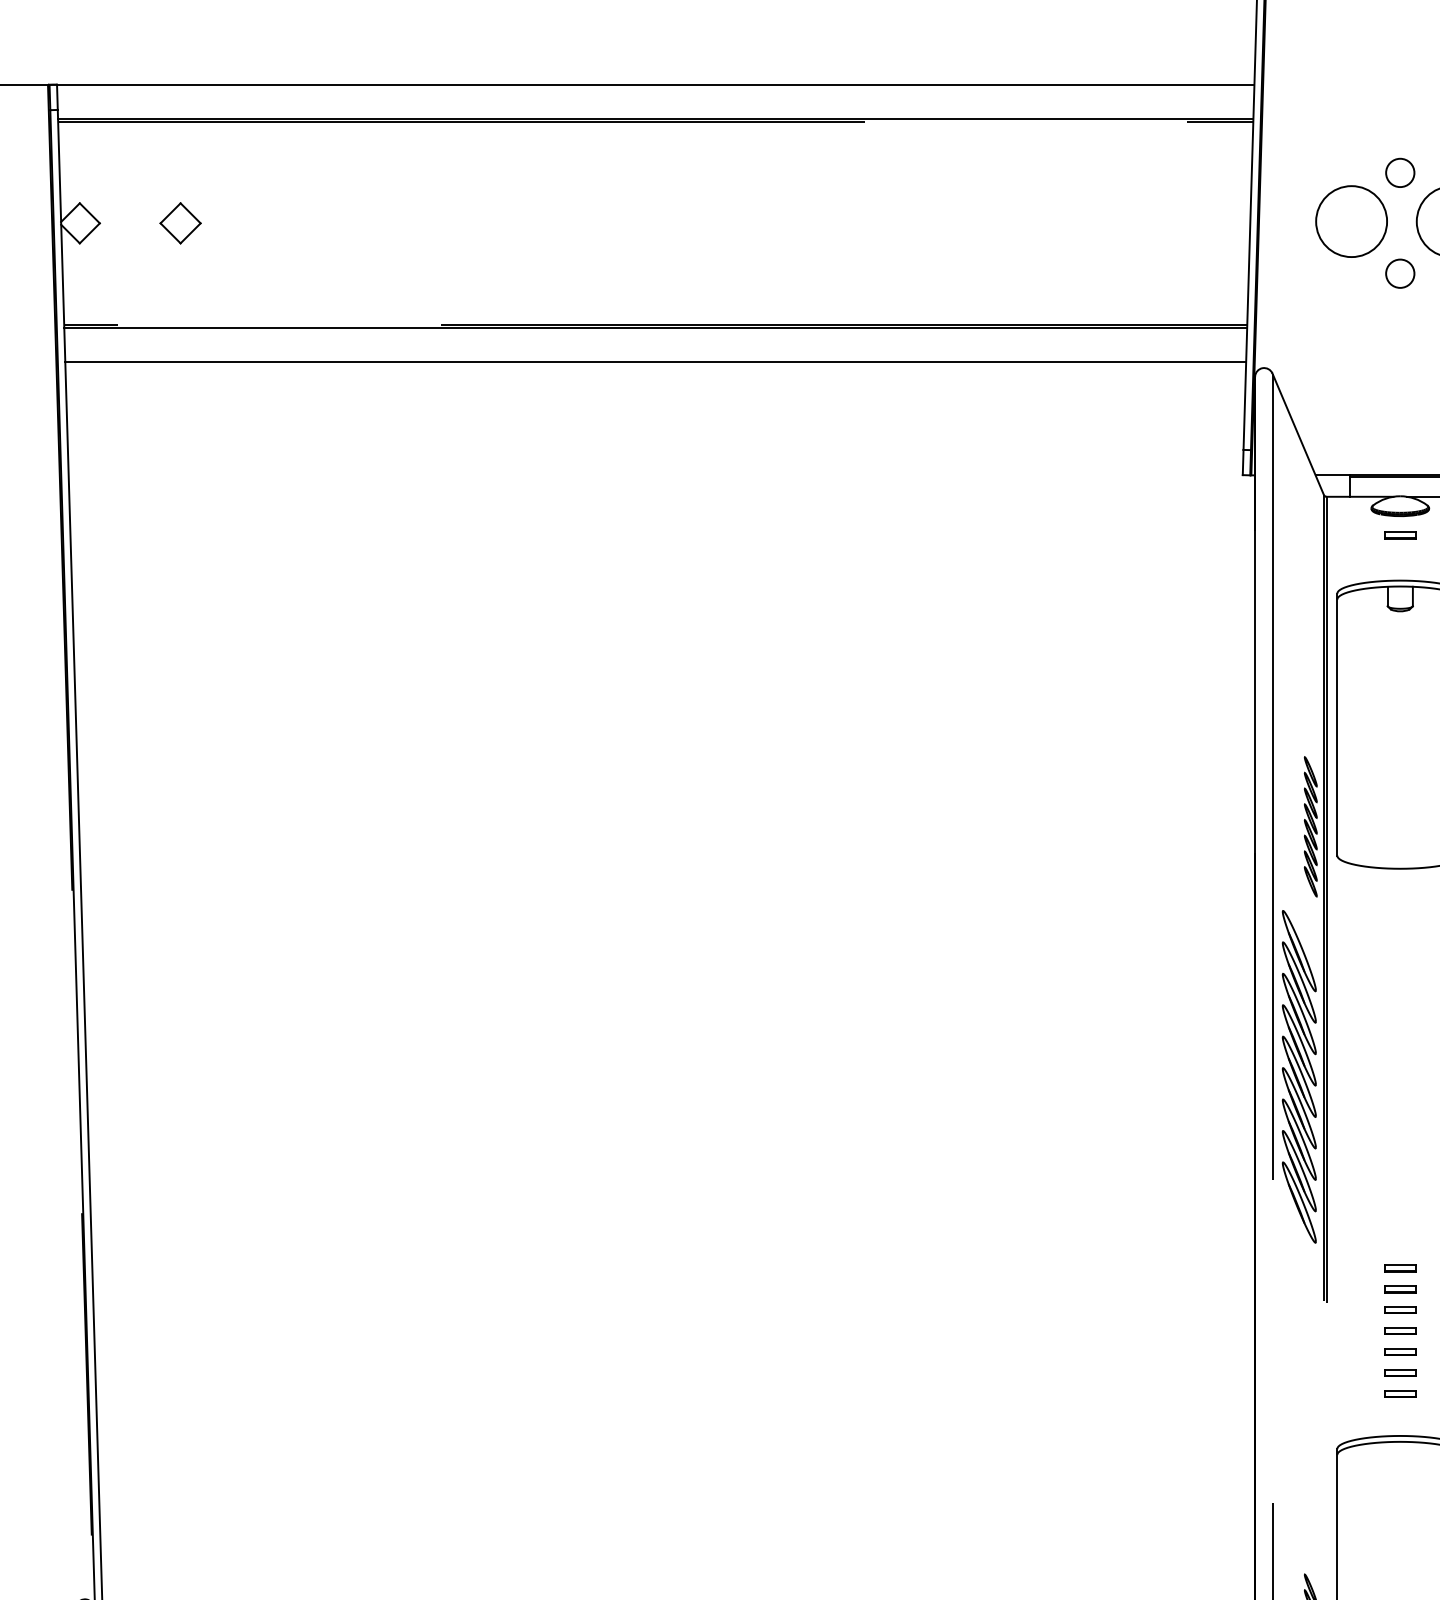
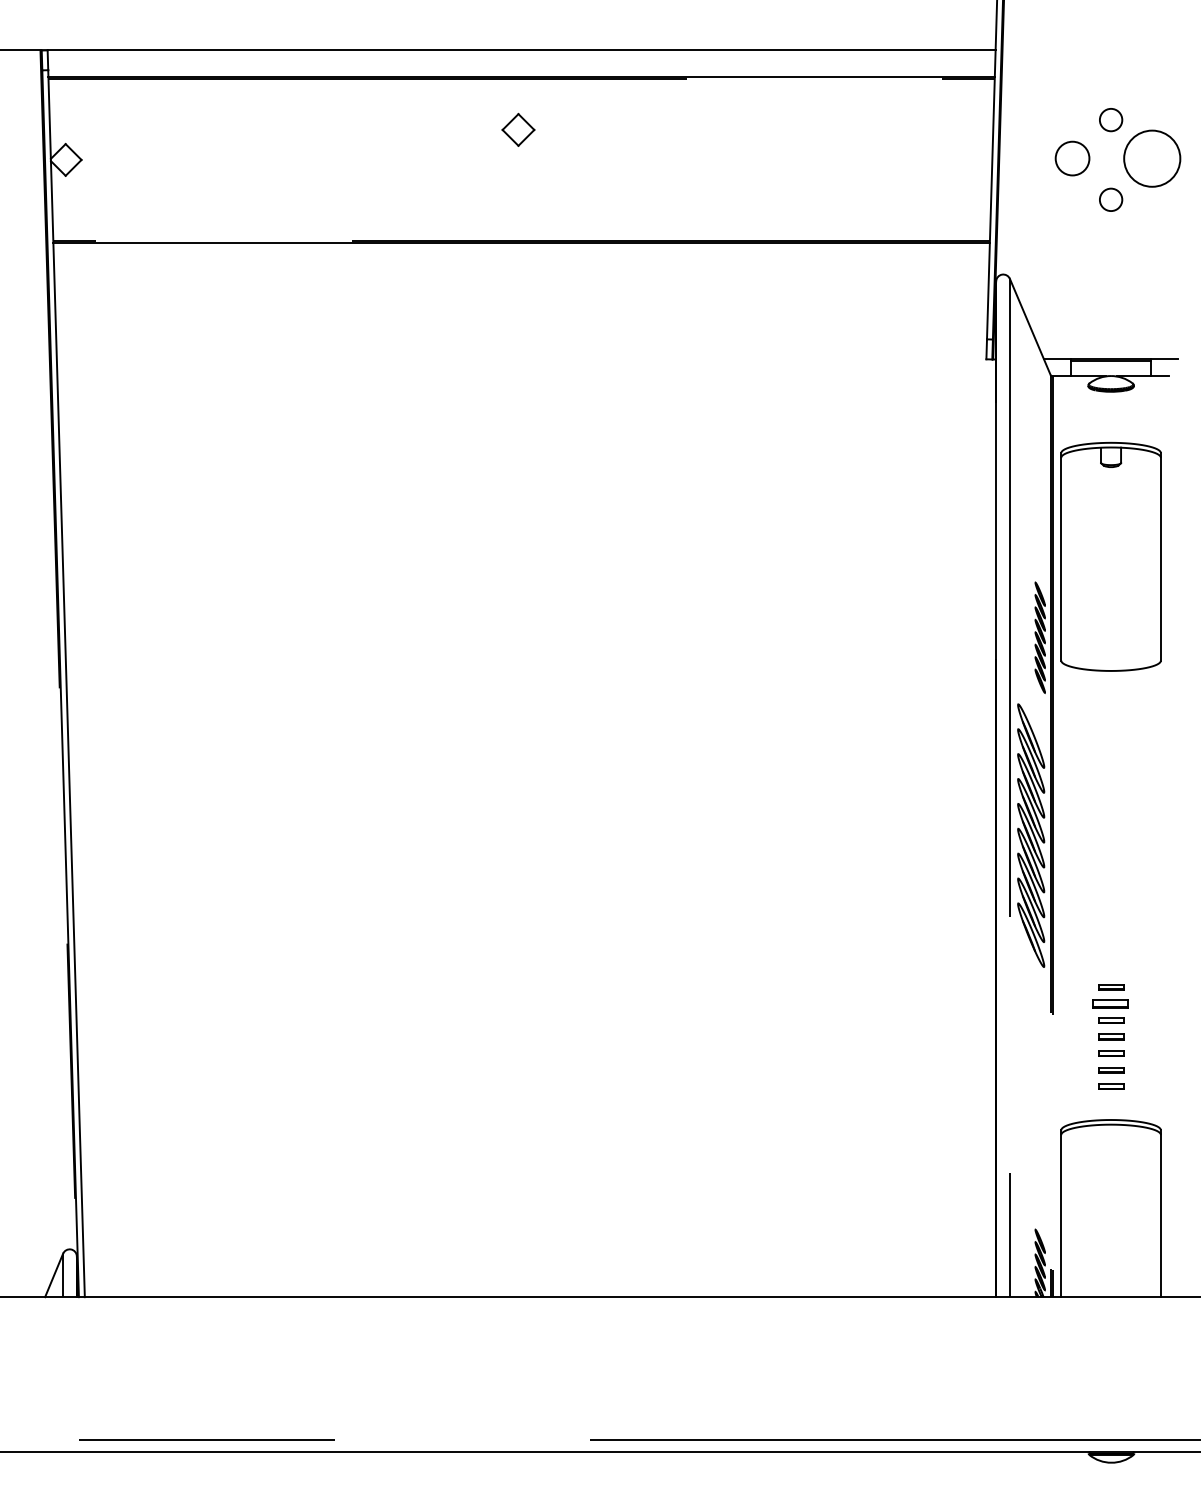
circle: (1351, 221) -> (1072, 158), size x0.6
part: (180, 222) -> (518, 129), moved
line: (655, 361) -> (521, 269), removed
part: (1400, 535) -> (1111, 407), removed
part: (1400, 1288) -> (1111, 1003), size x1.4

